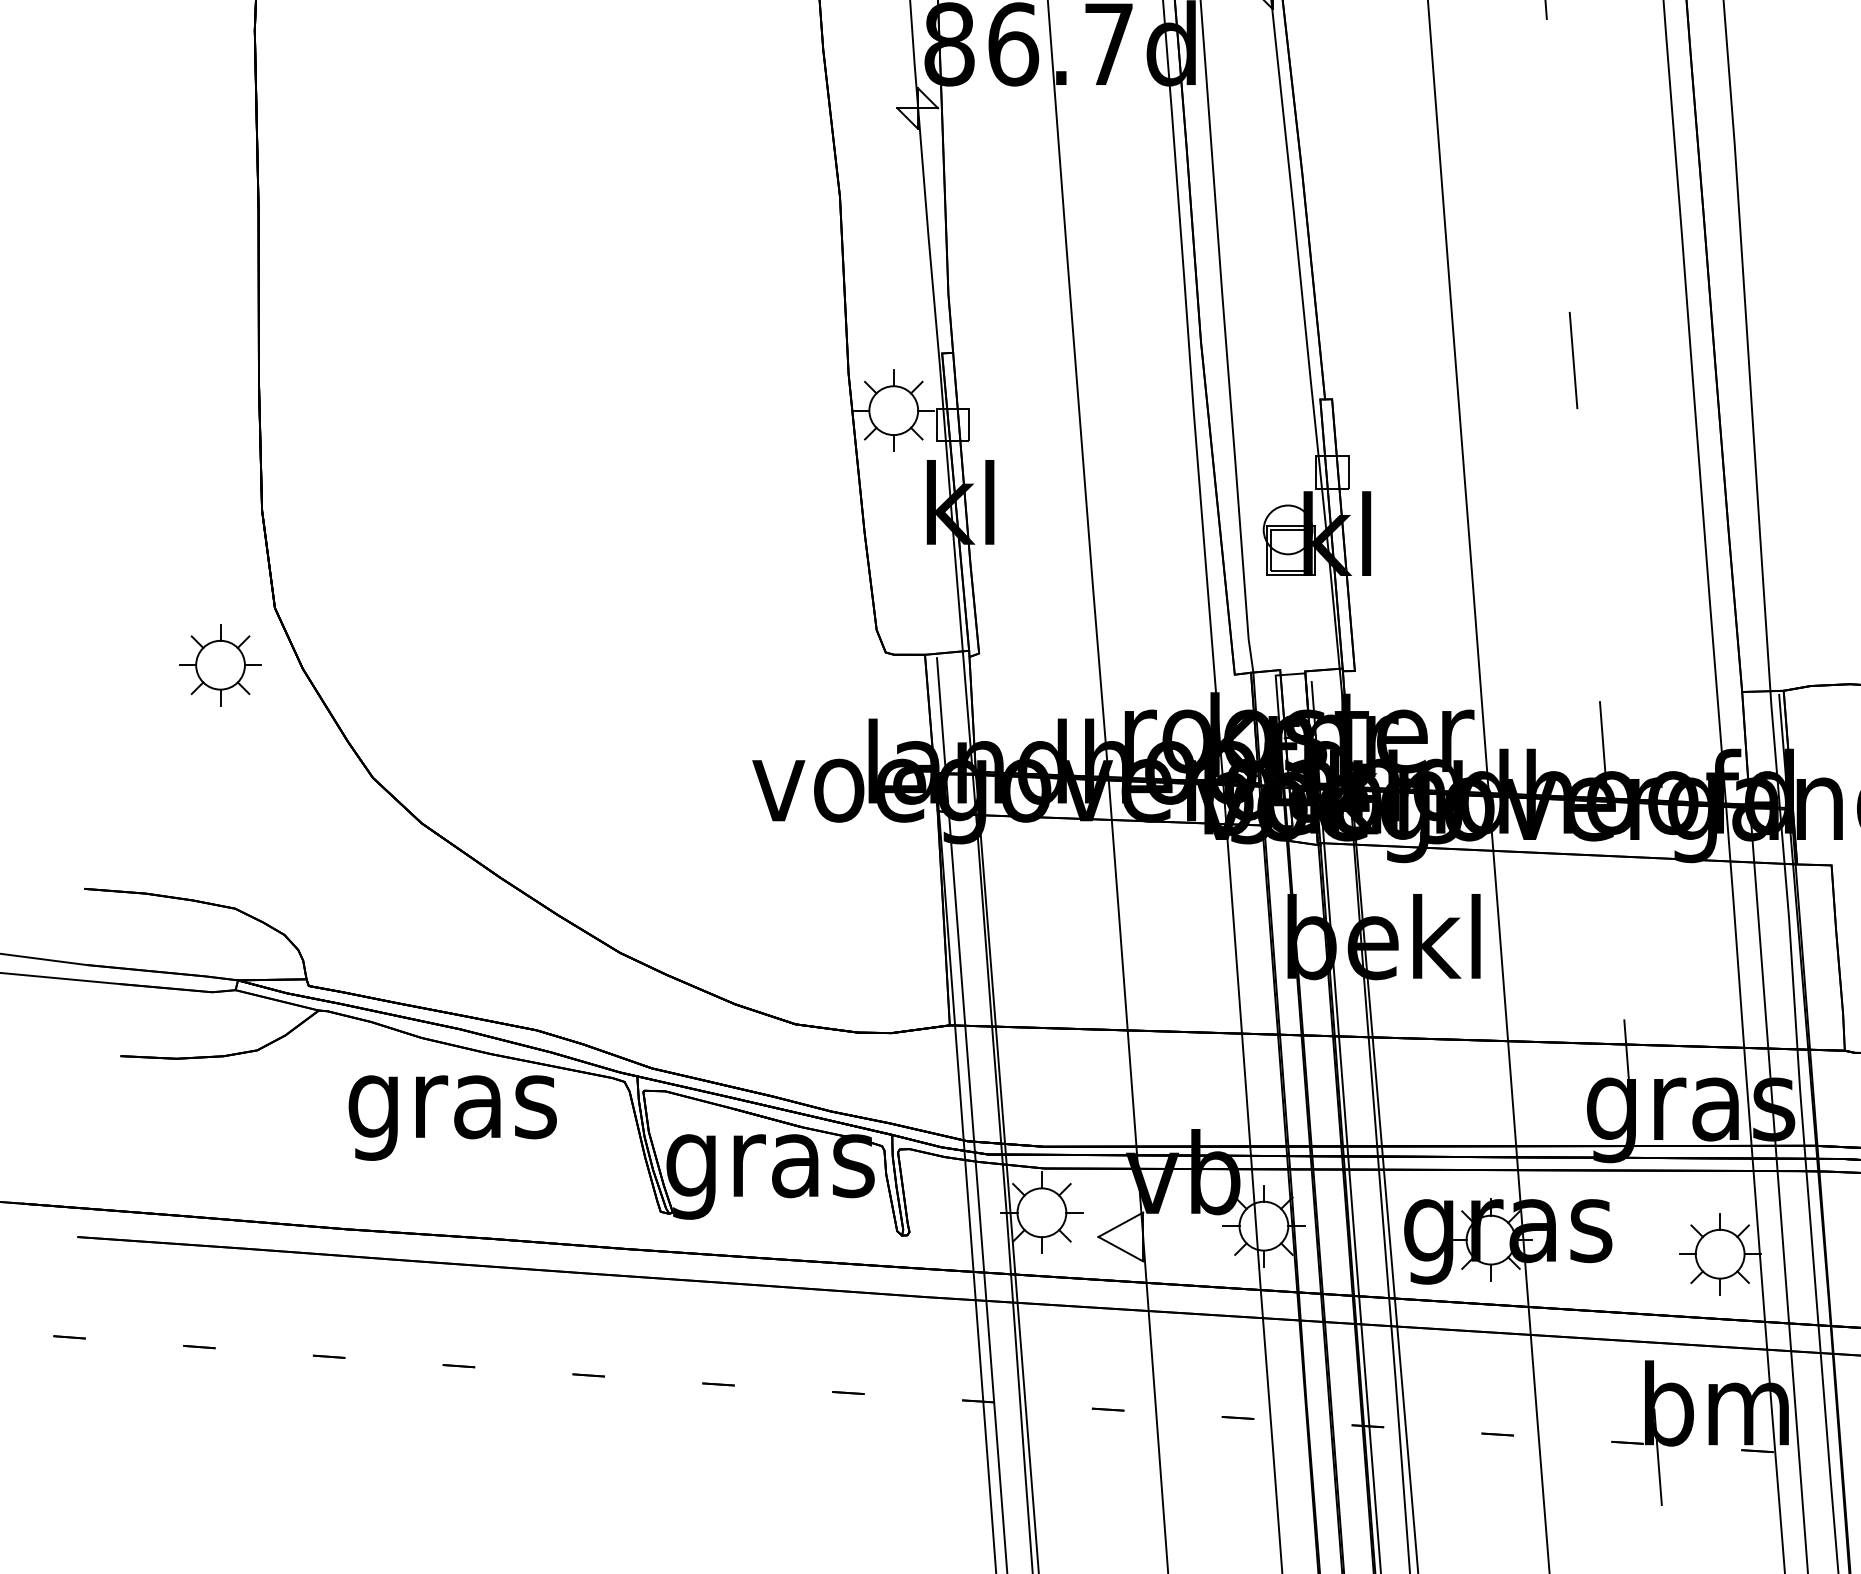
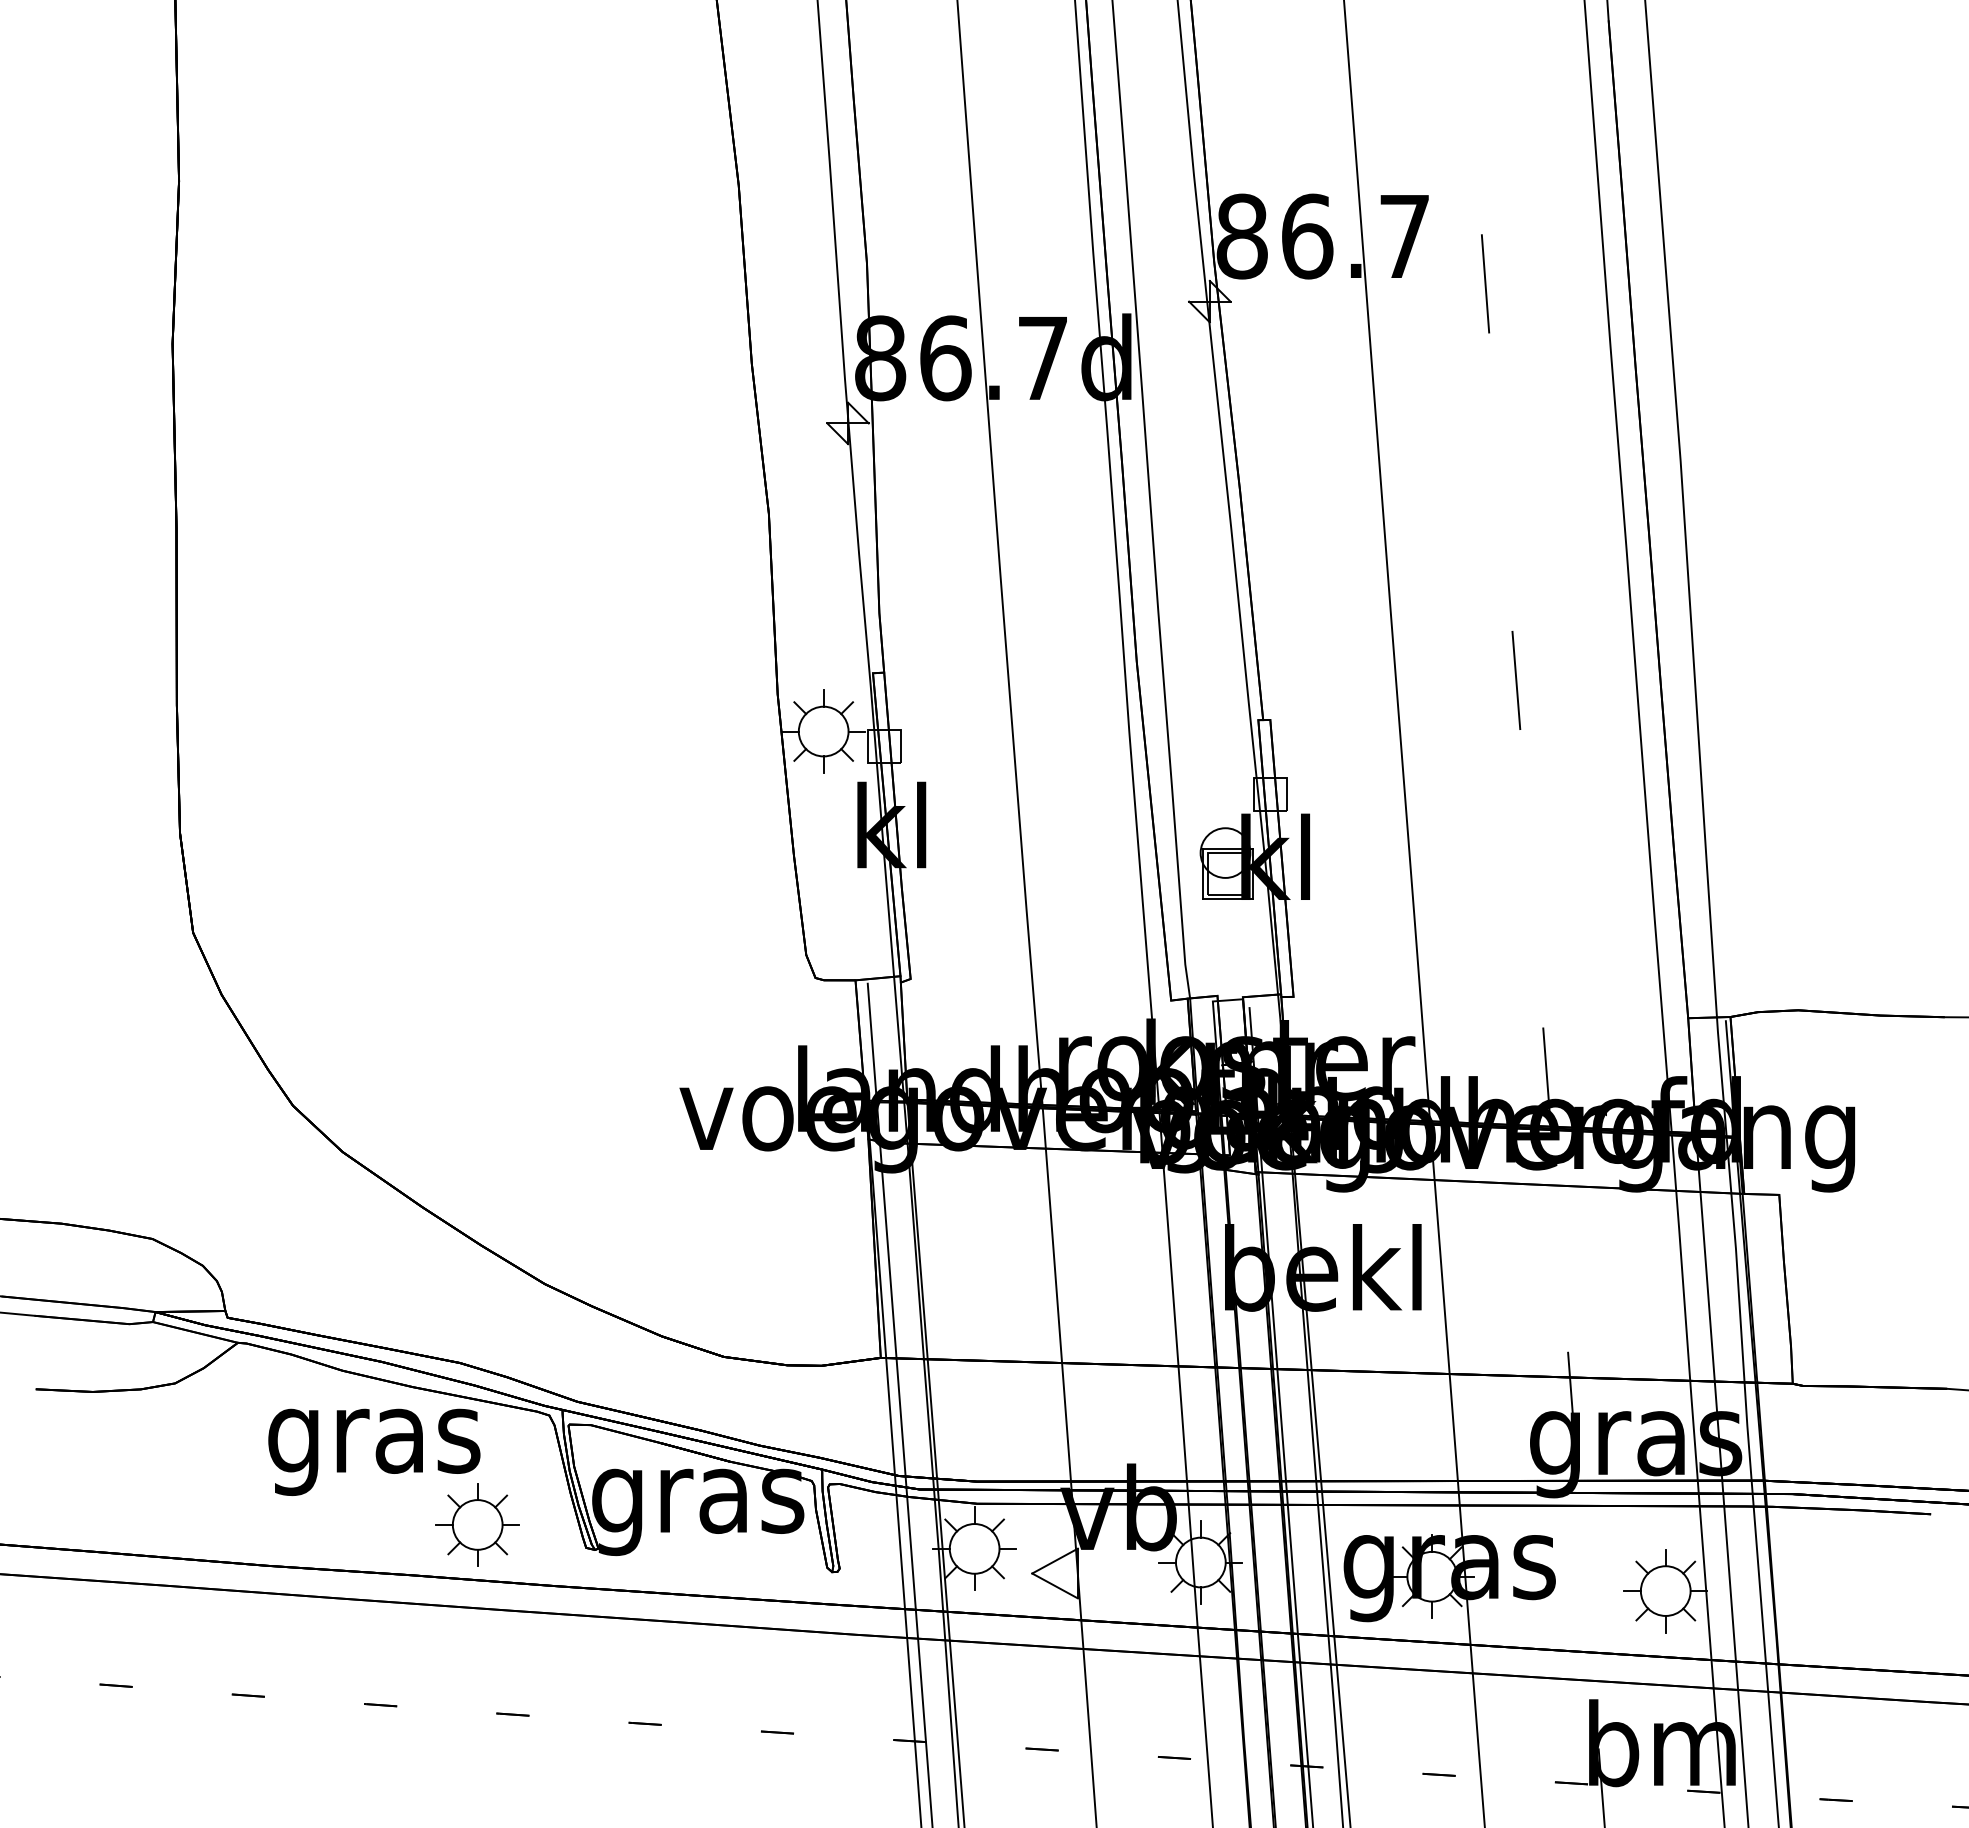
part: (220, 664) -> (477, 1524), moved

